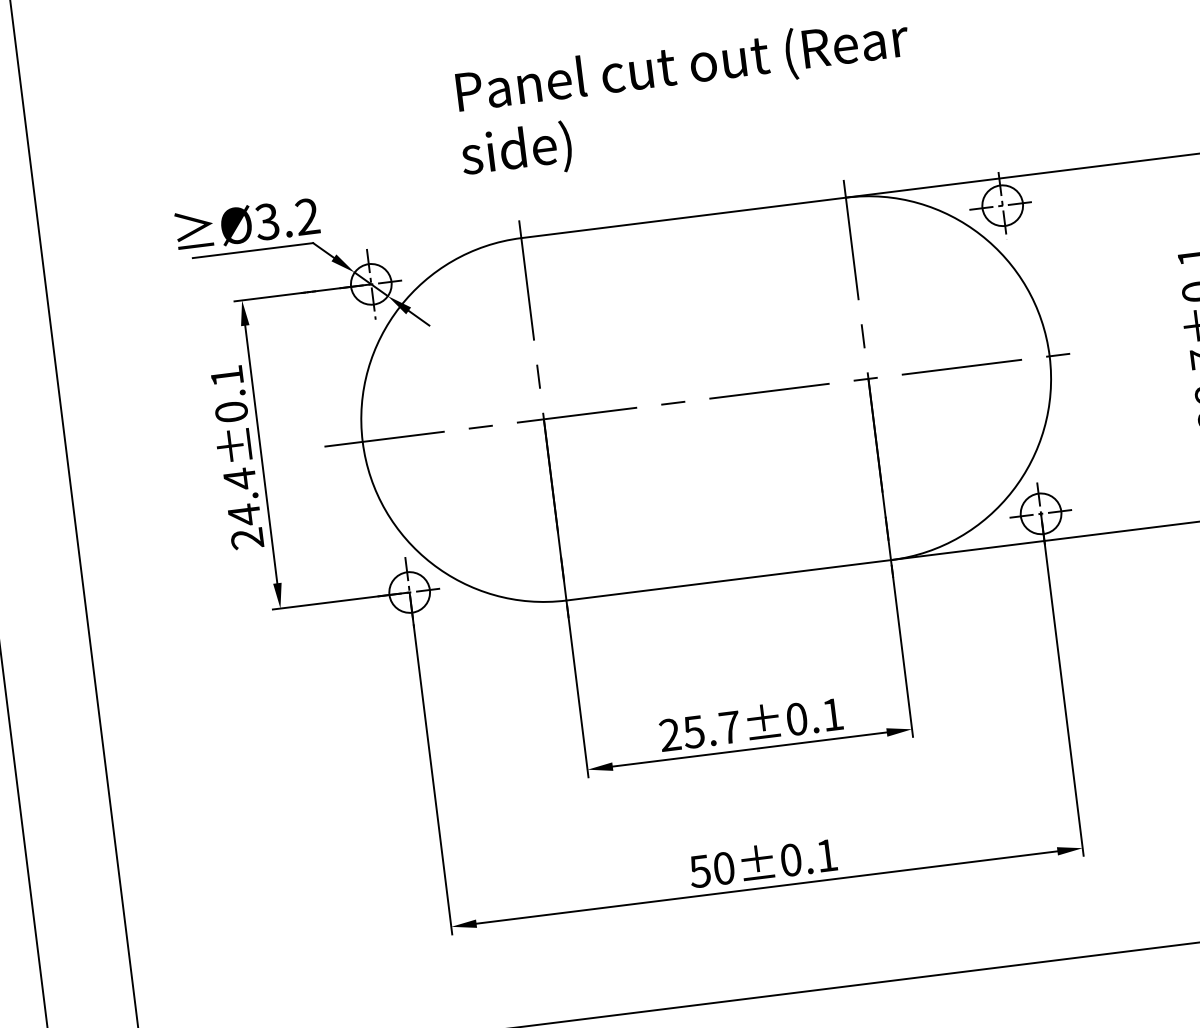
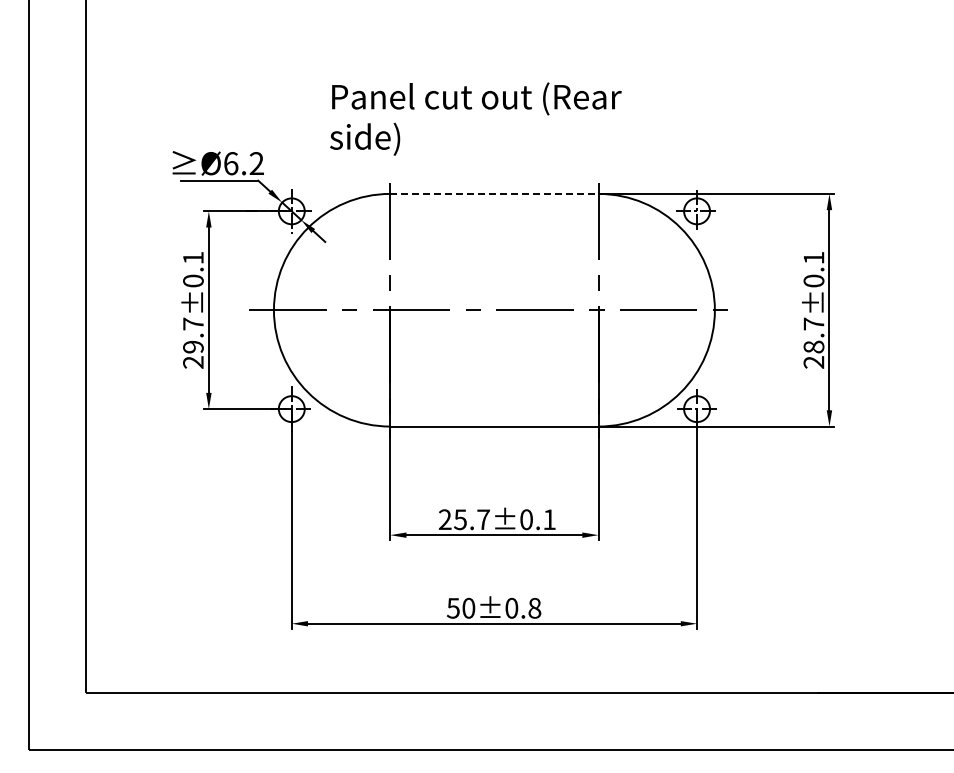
text: (684, 98) -> (475, 118), moved
line: (683, 217) -> (494, 193), solid -> dashed
text: (266, 221) -> (230, 163), Ø3.2 -> Ø6.2
text: (242, 496) -> (193, 335), 24.4±0.1 -> 29.7±0.1
text: (826, 856) -> (534, 608), 50±0.1 -> 50±0.8

